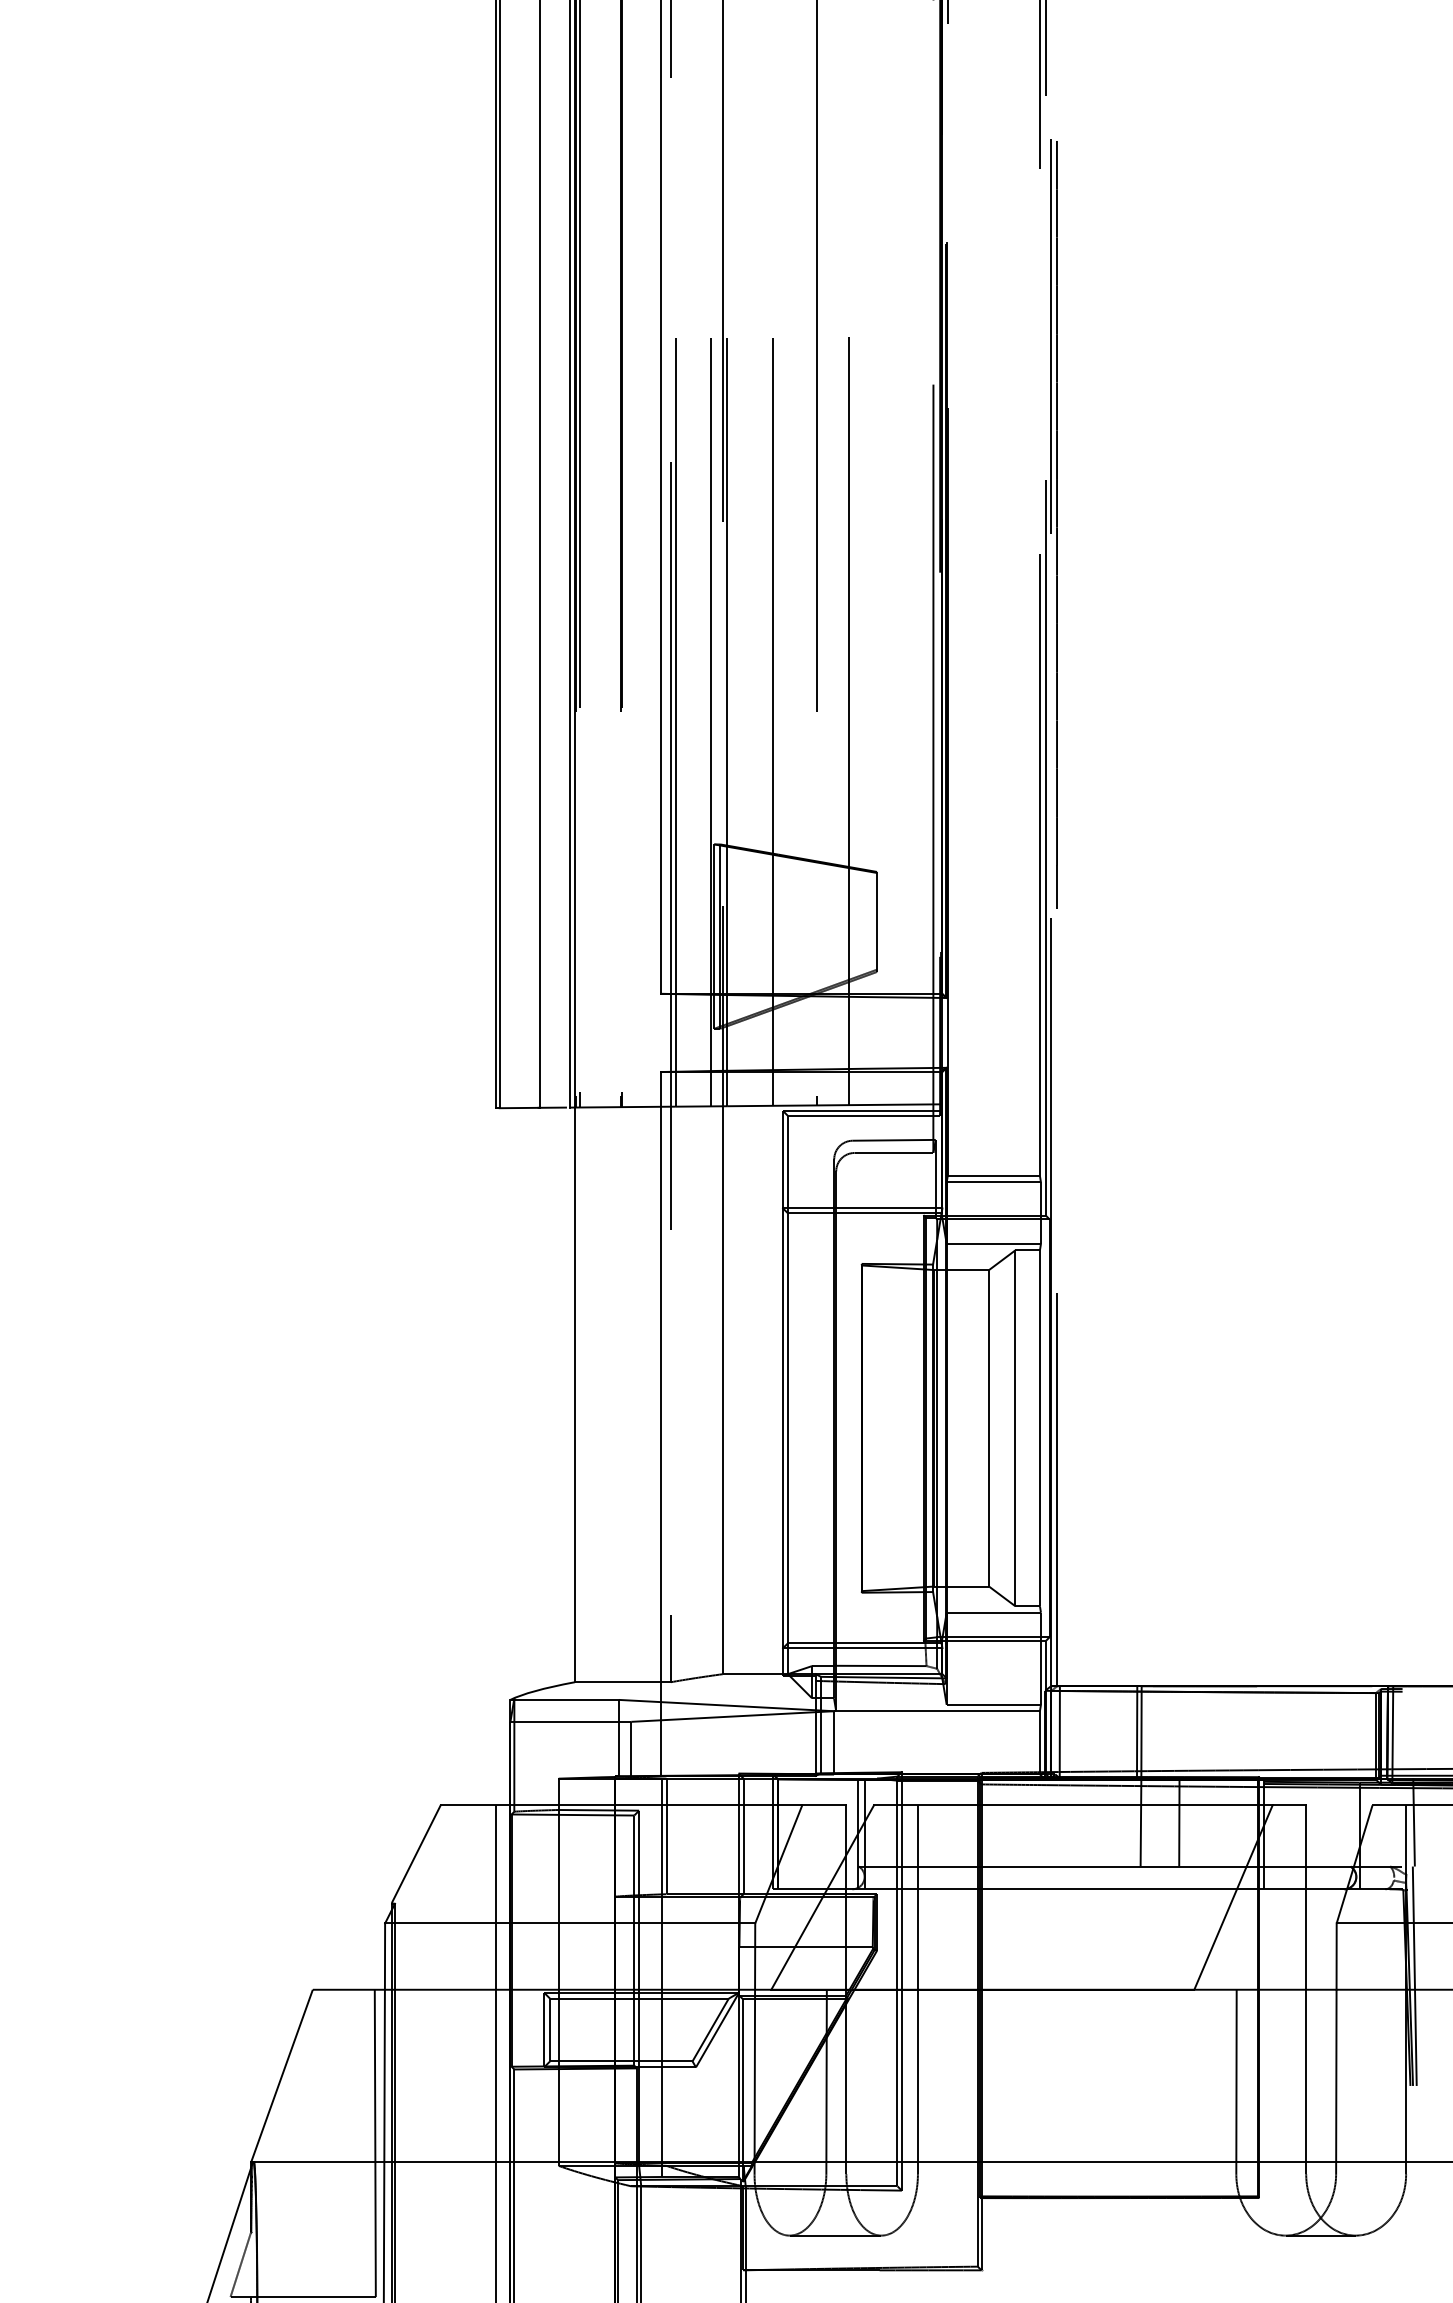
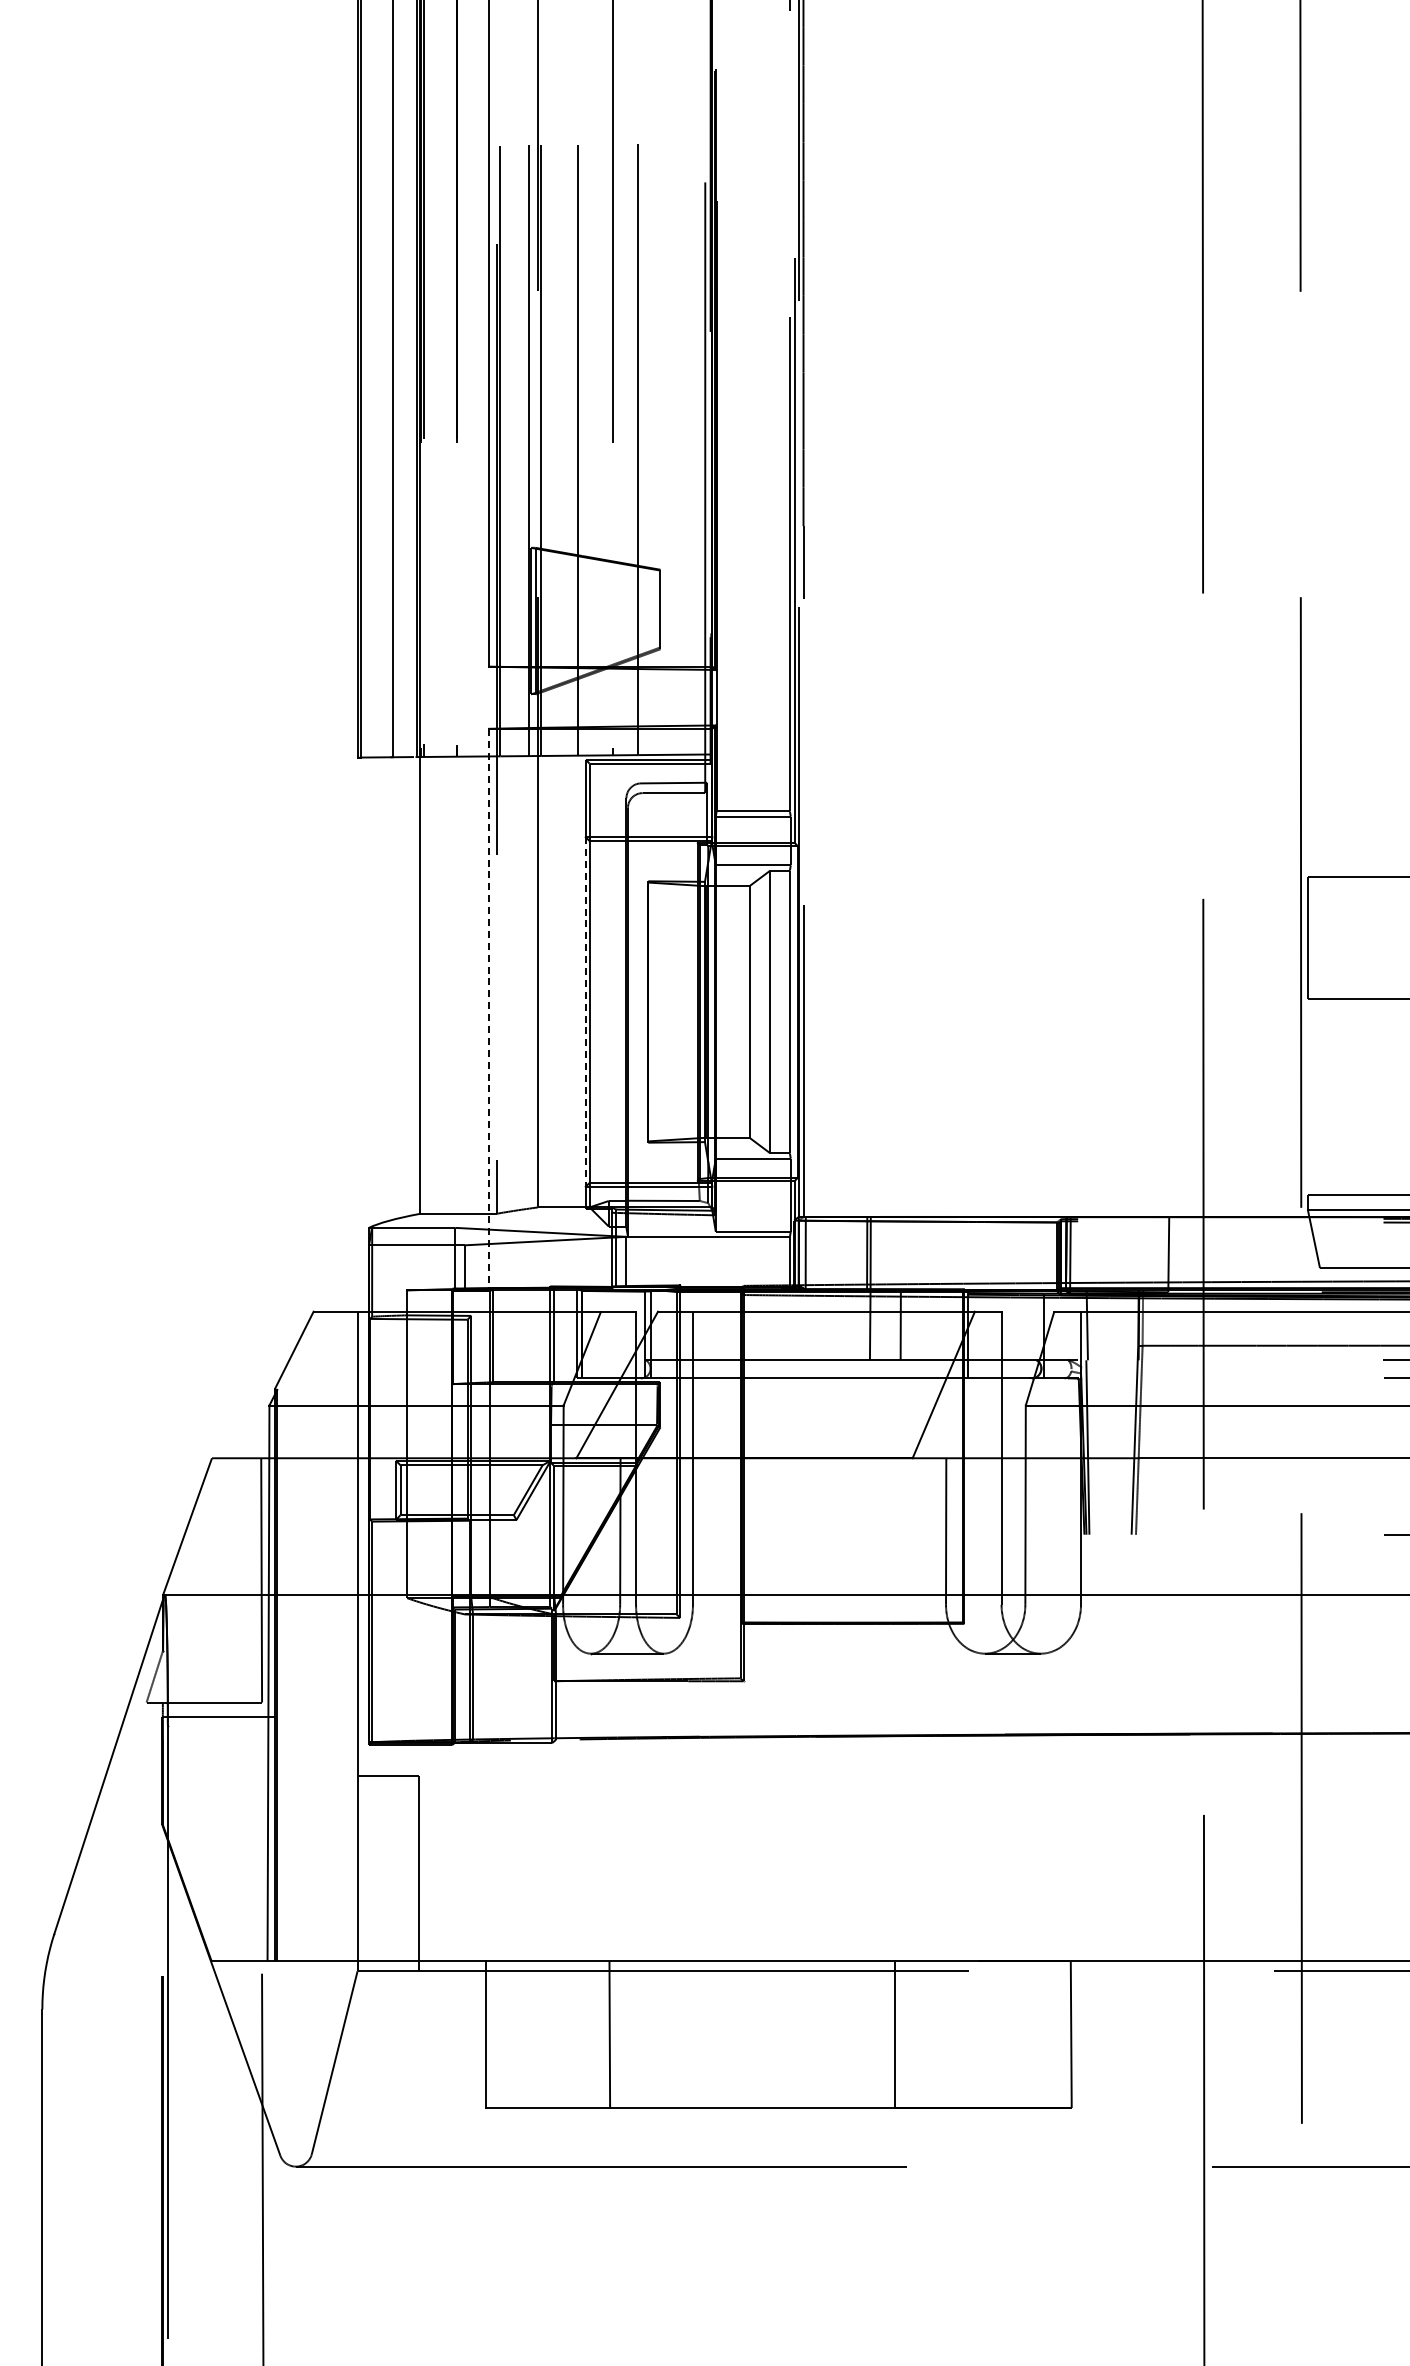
line: (660, 1423) -> (488, 1008), solid -> dashed
line: (782, 1427) -> (585, 1011), solid -> dashed

